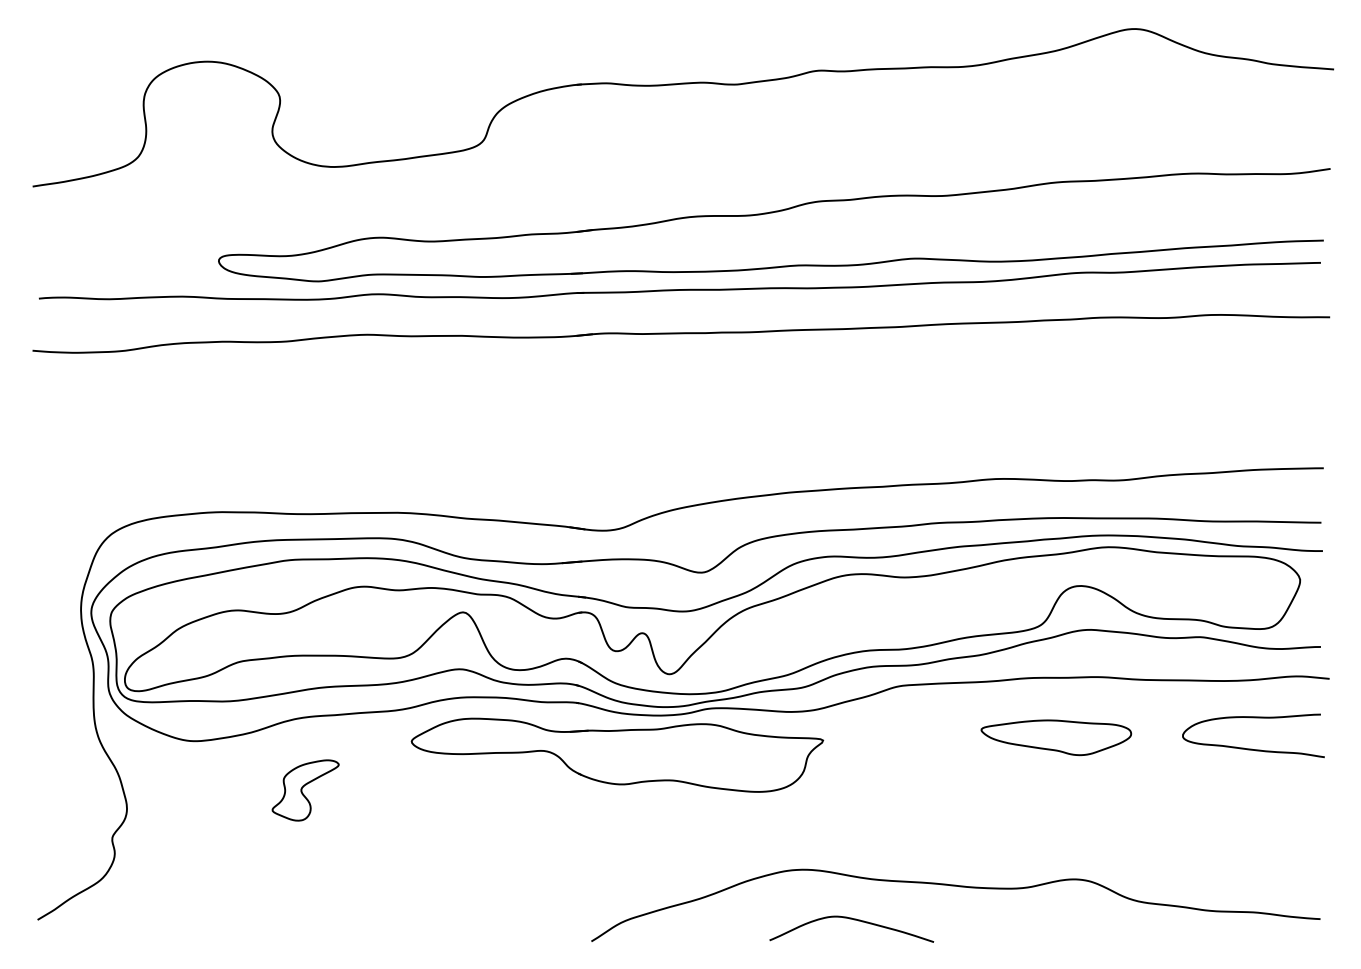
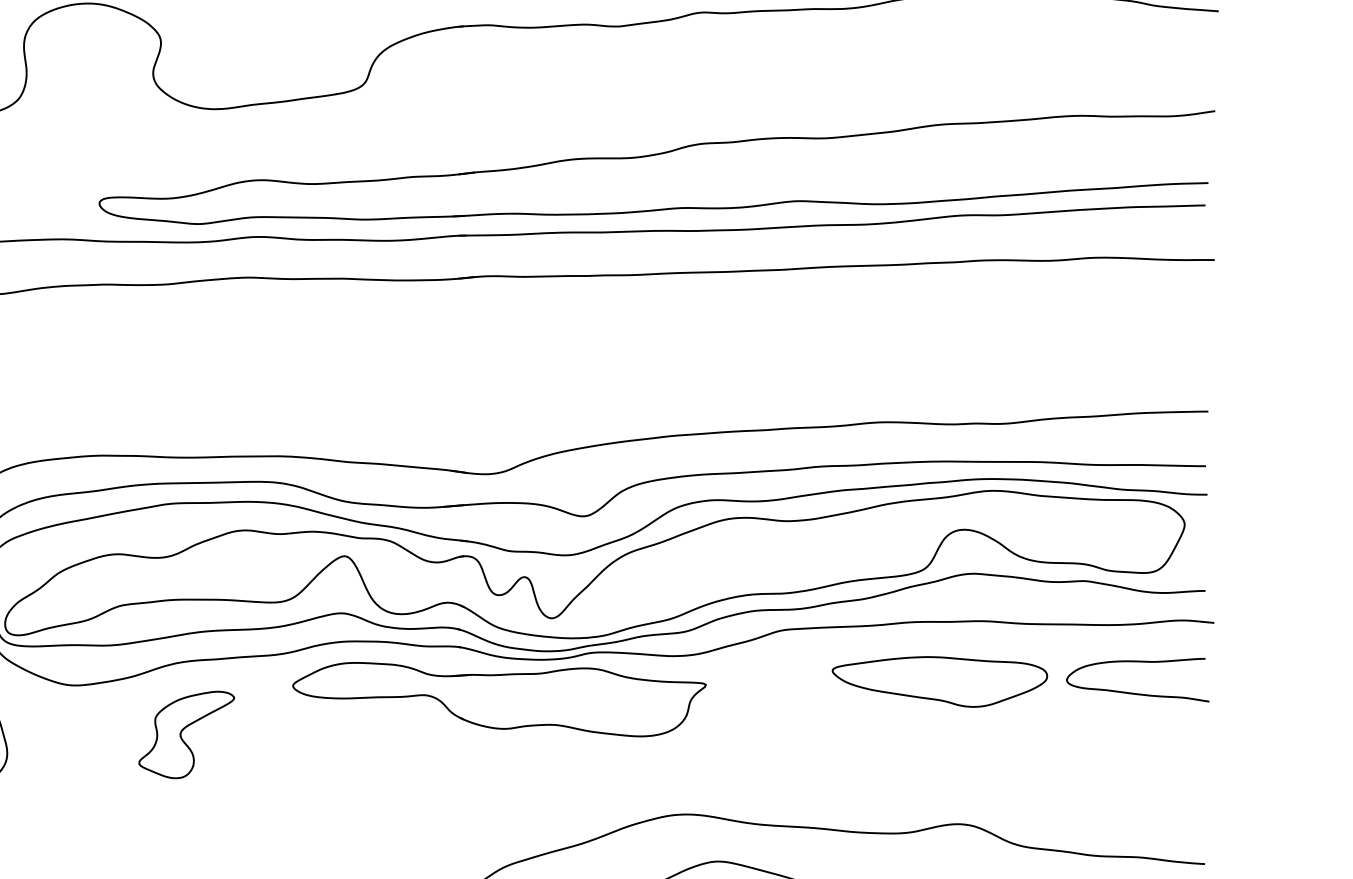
part: (1056, 737) -> (940, 681), size x1.43
part: (305, 790) -> (186, 734), size x1.43

